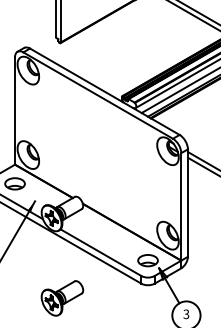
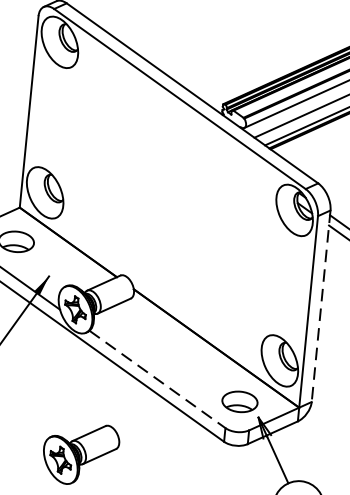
line: (187, 203) -> (320, 306), solid -> dashed
line: (100, 252) -> (156, 379), solid -> dashed

